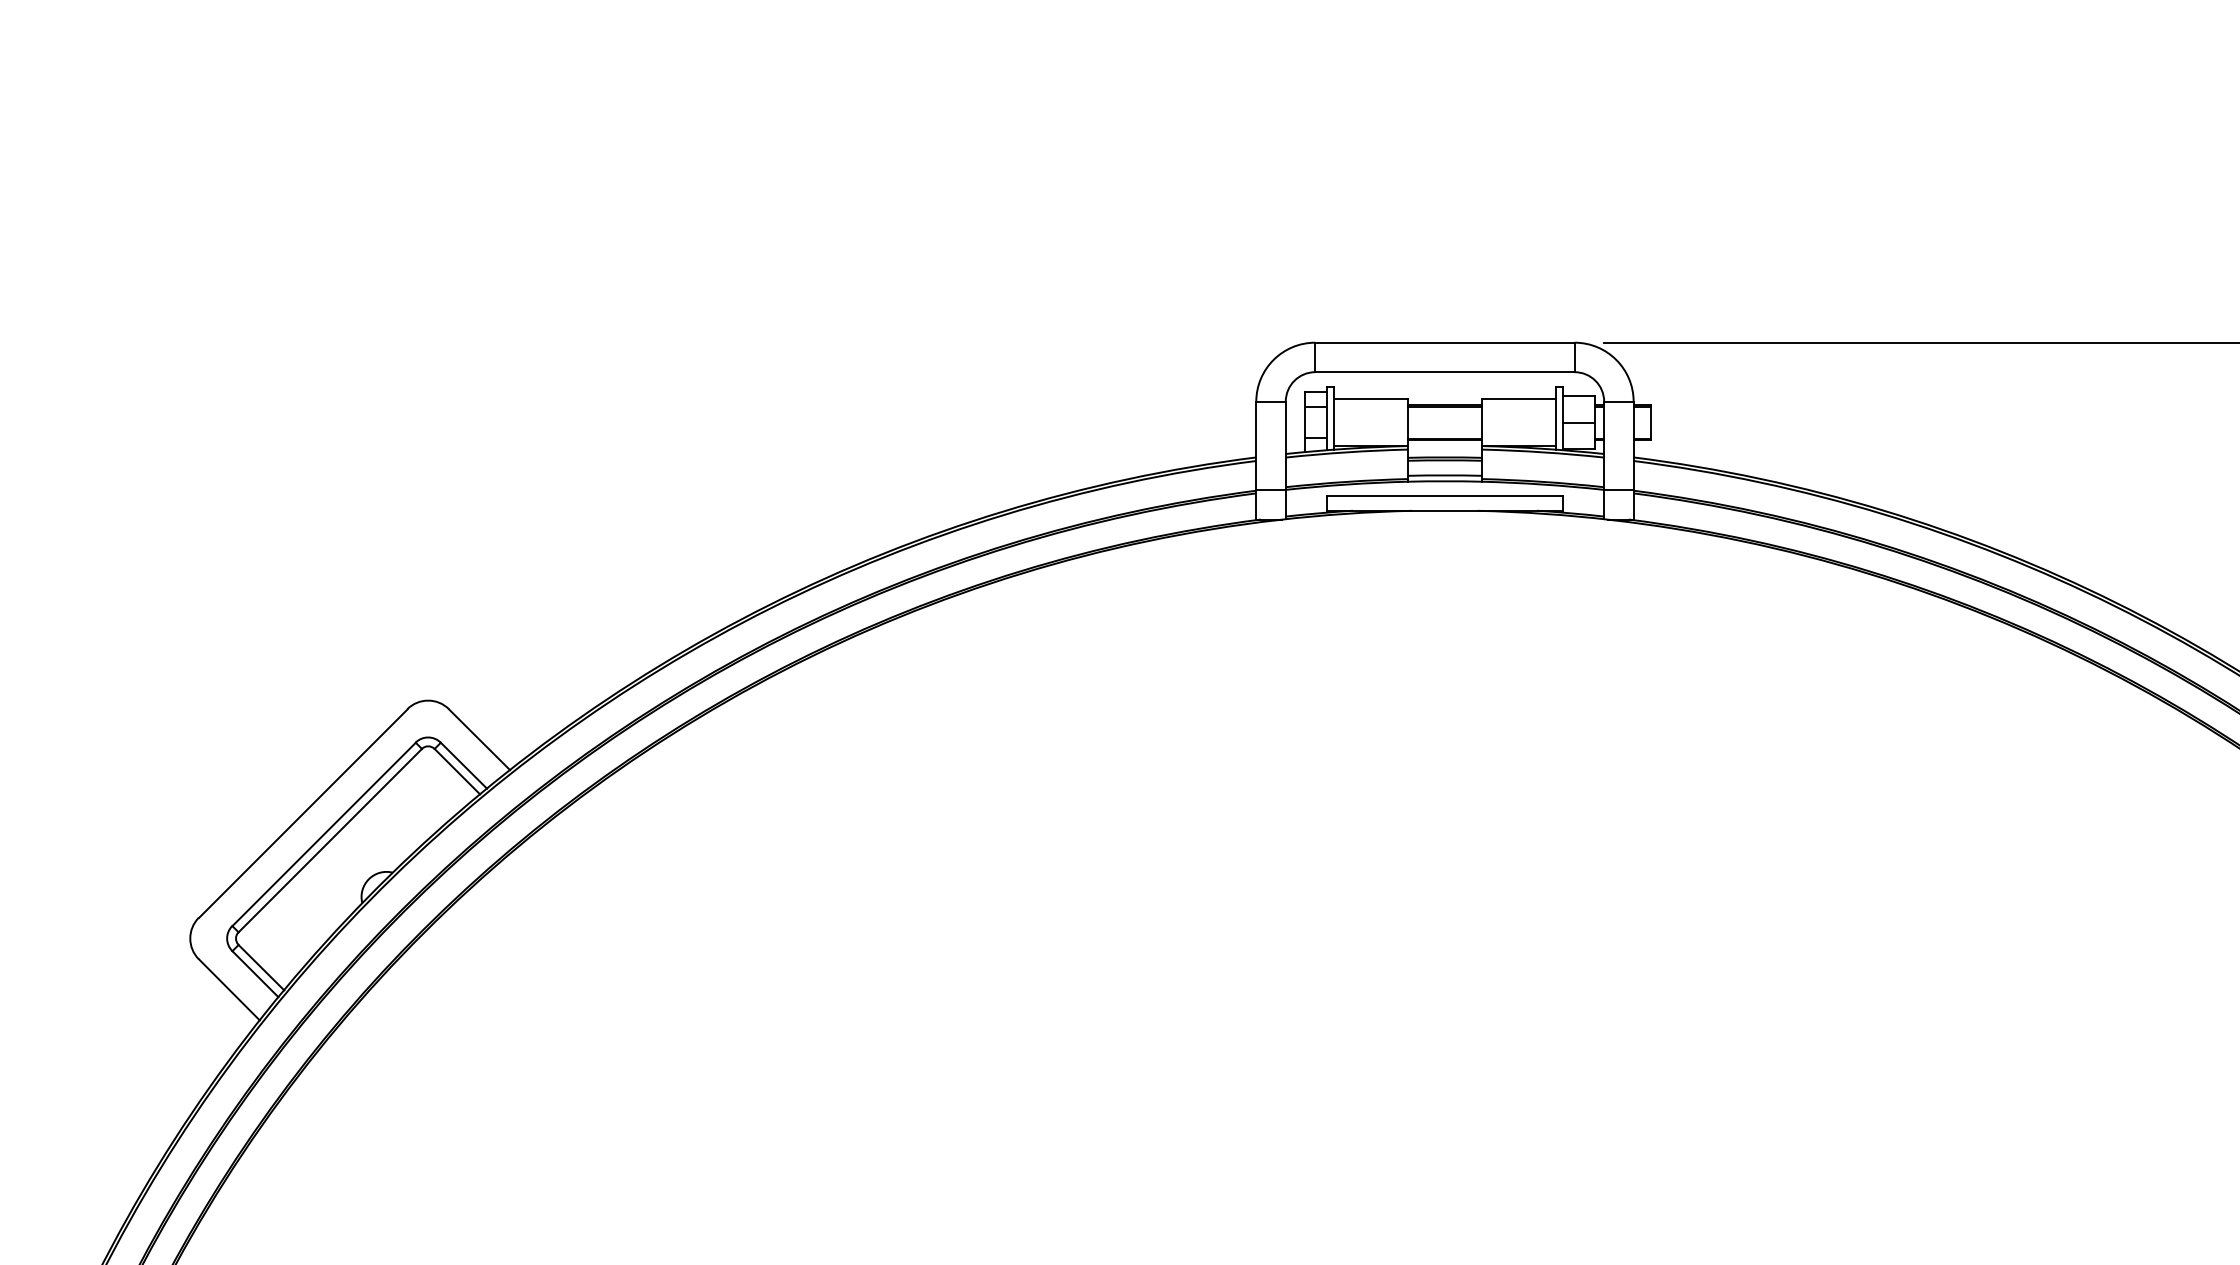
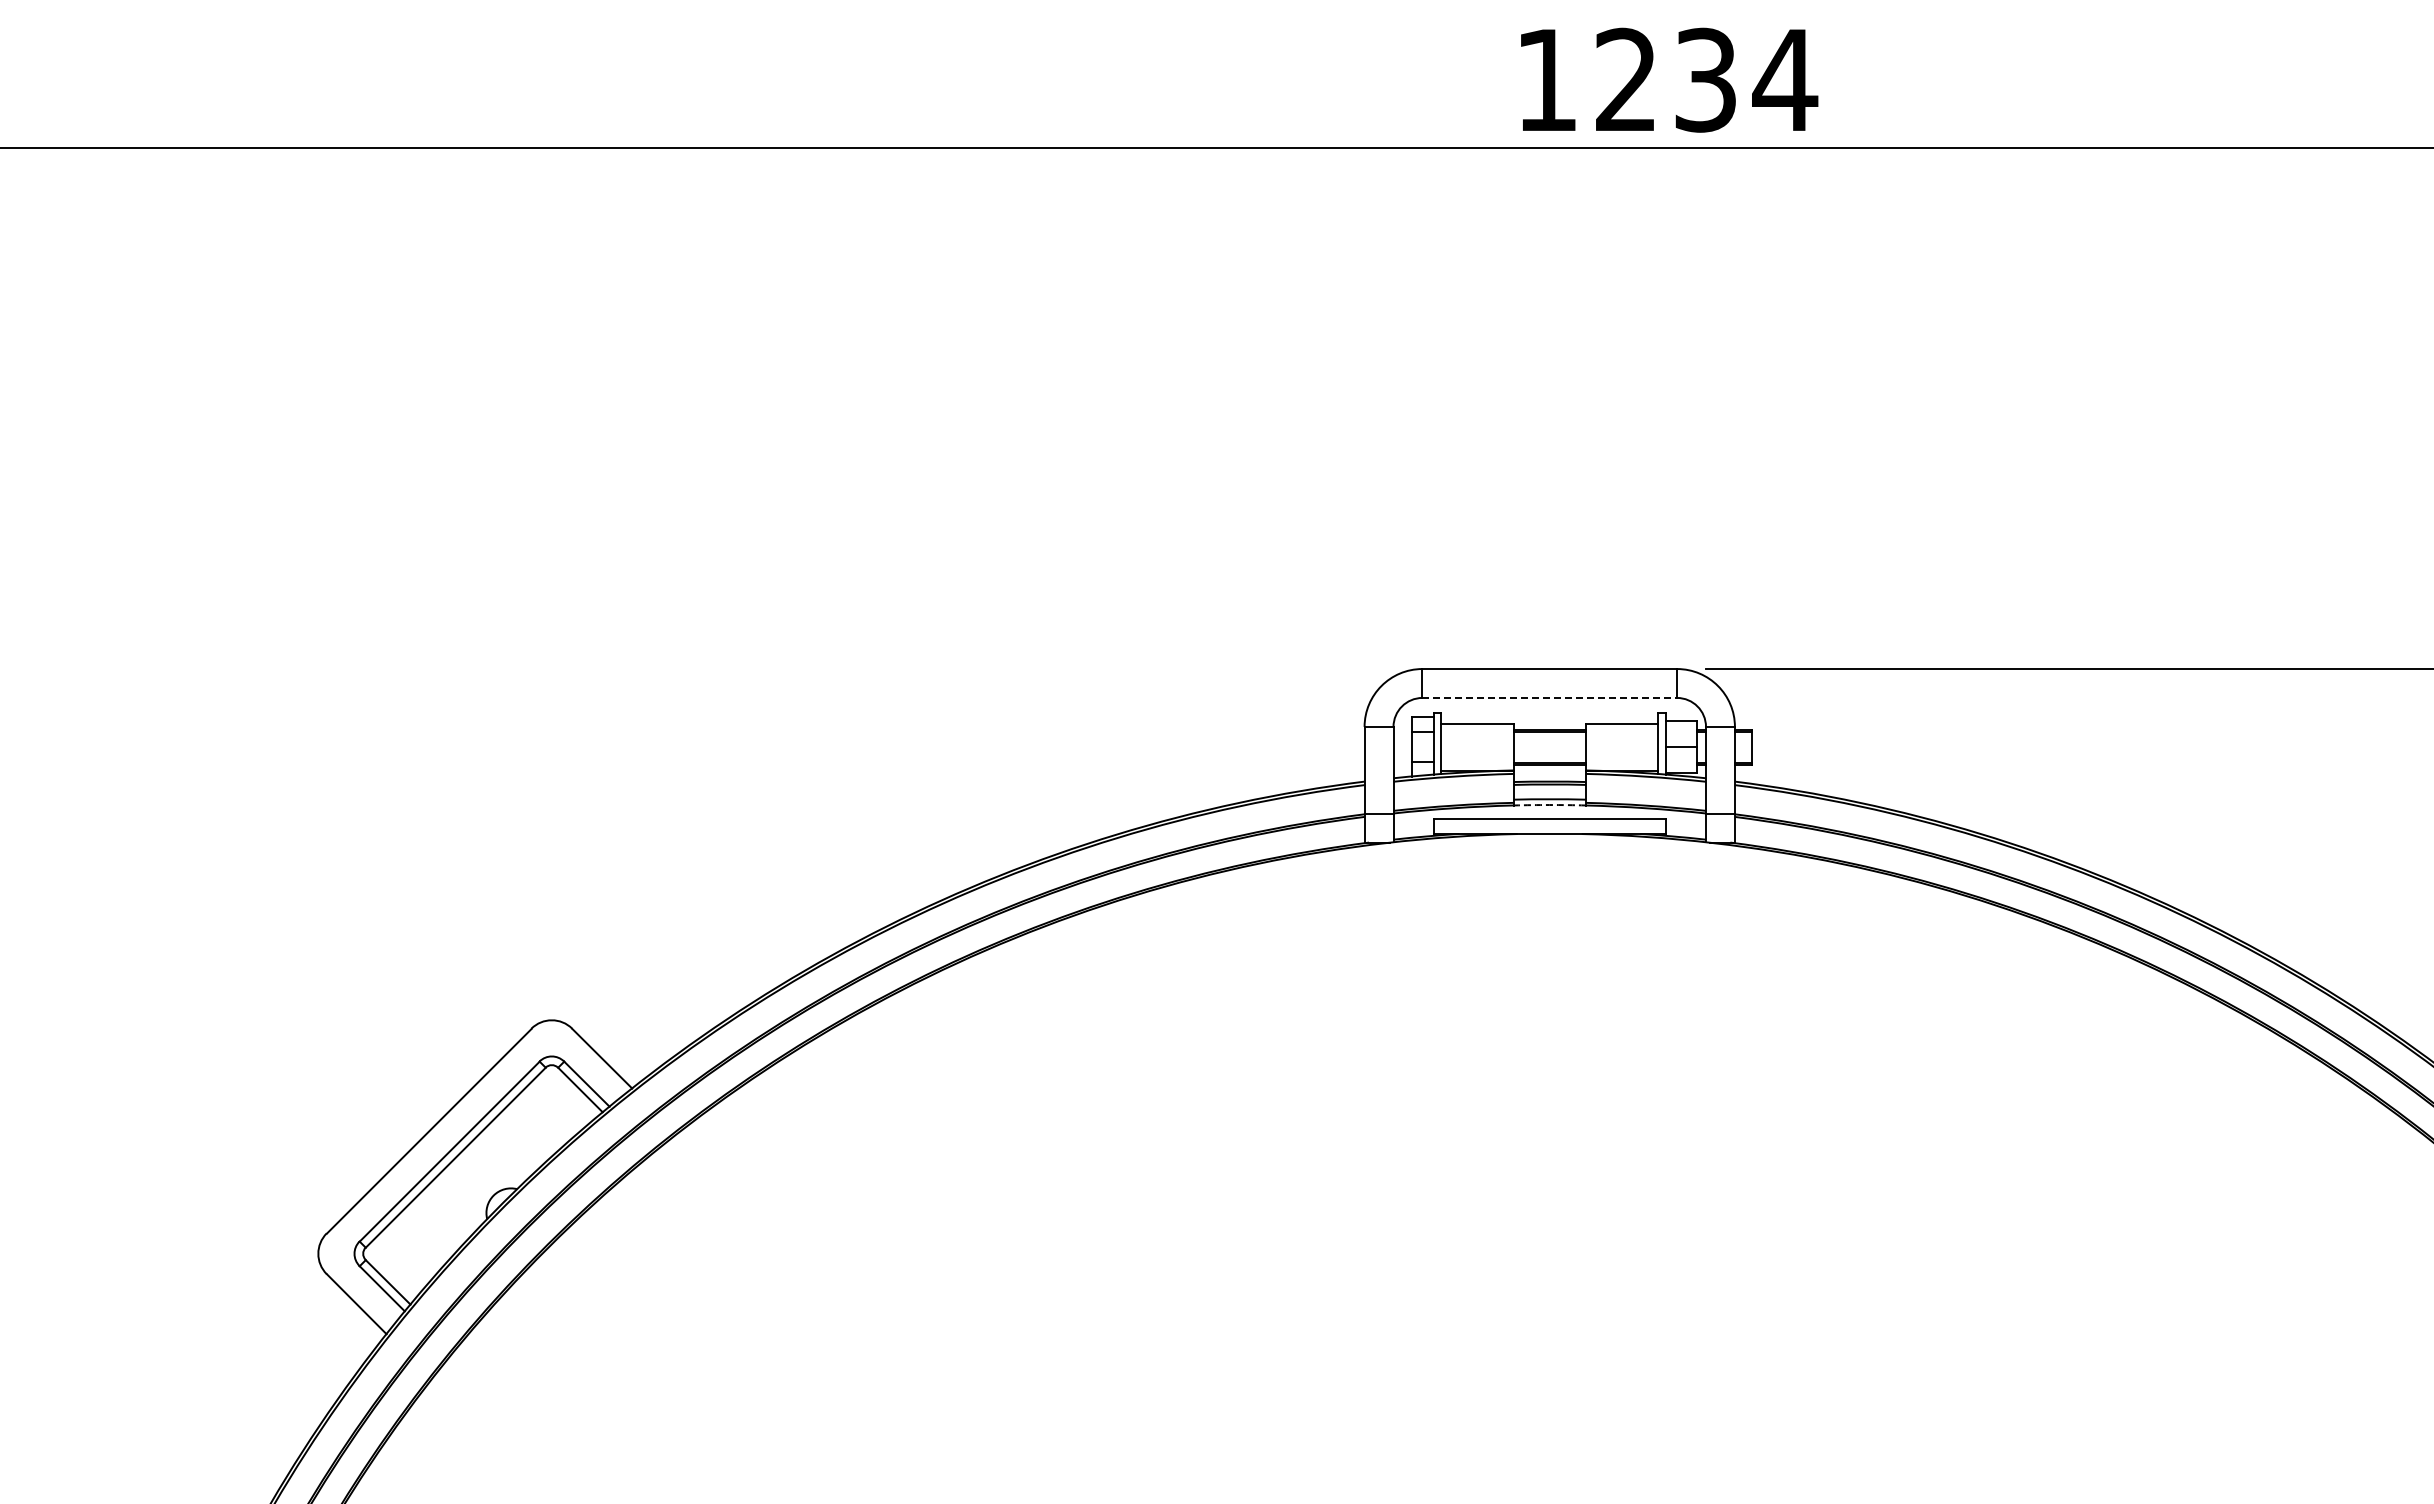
line: (1445, 371) -> (1550, 697), solid -> dashed
arc: (1444, 481) -> (1549, 805), solid -> dashed

